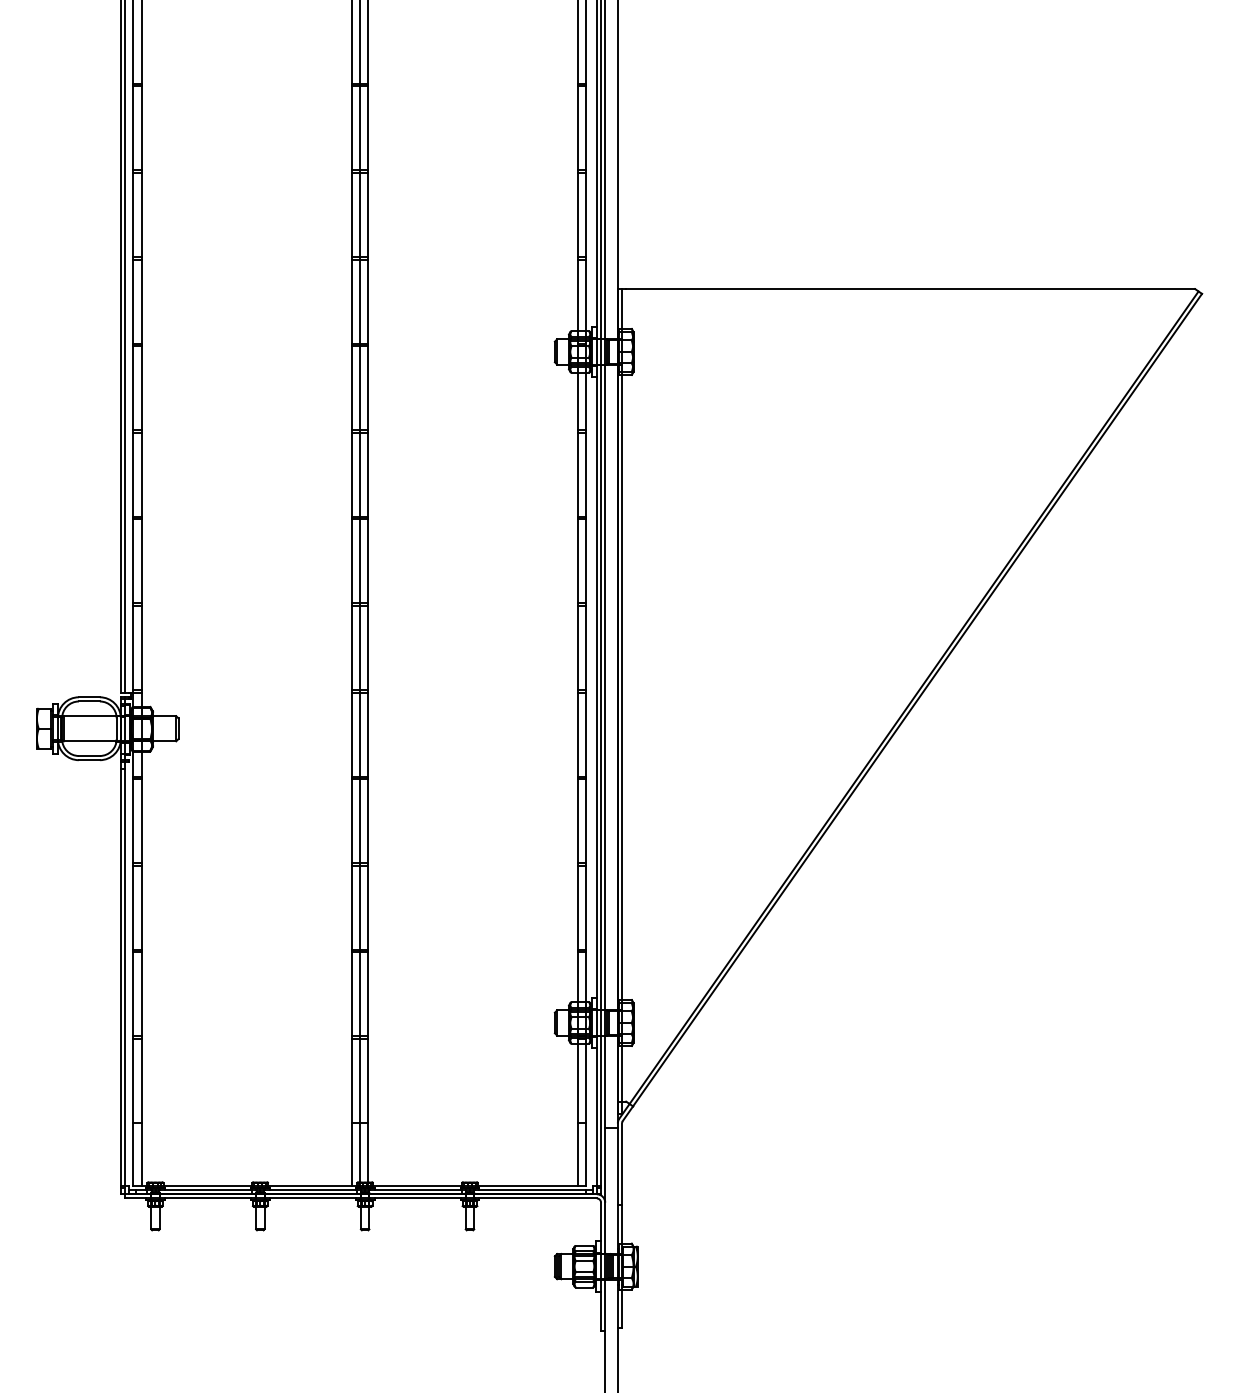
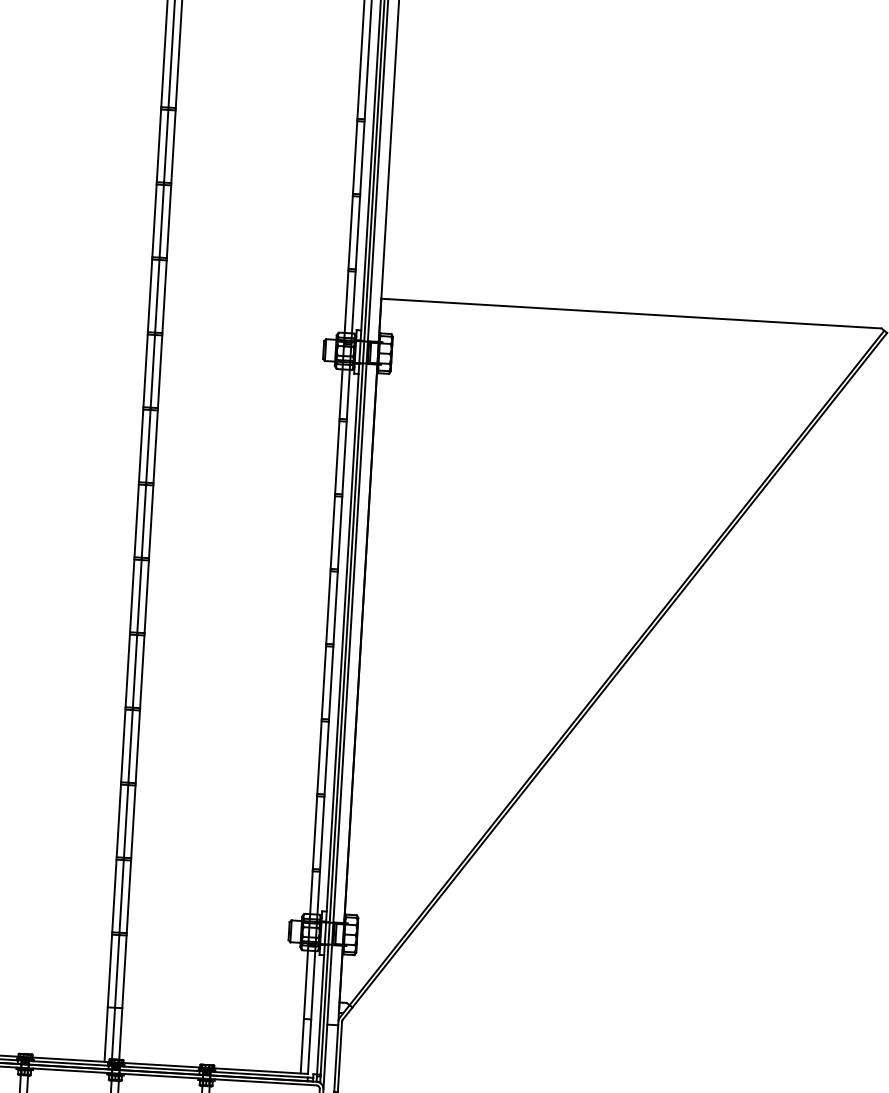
line: (622, 701) -> (364, 656), removed

